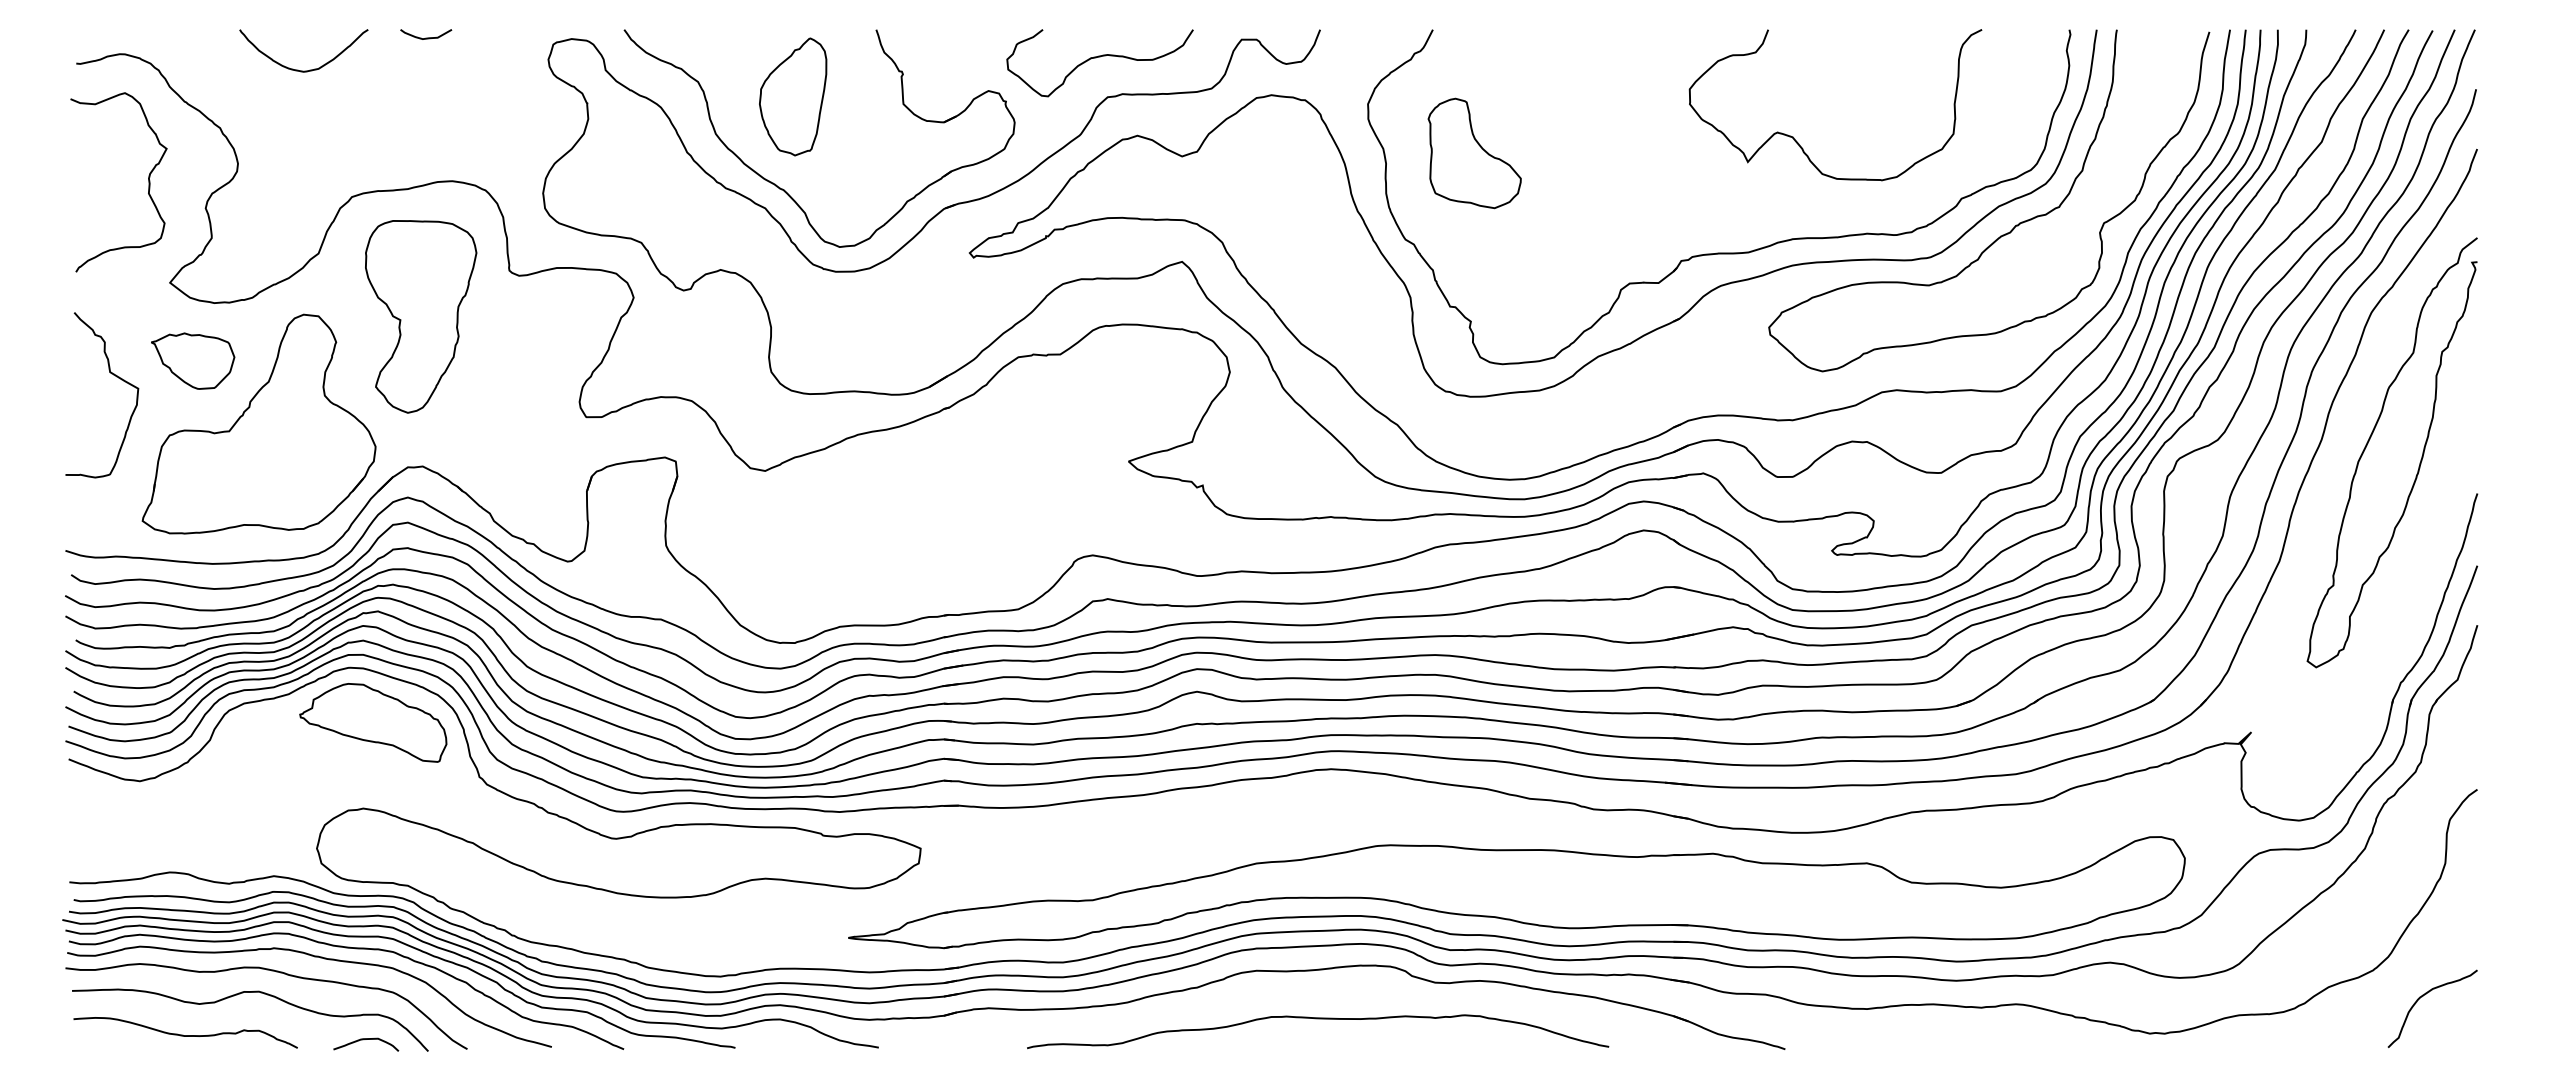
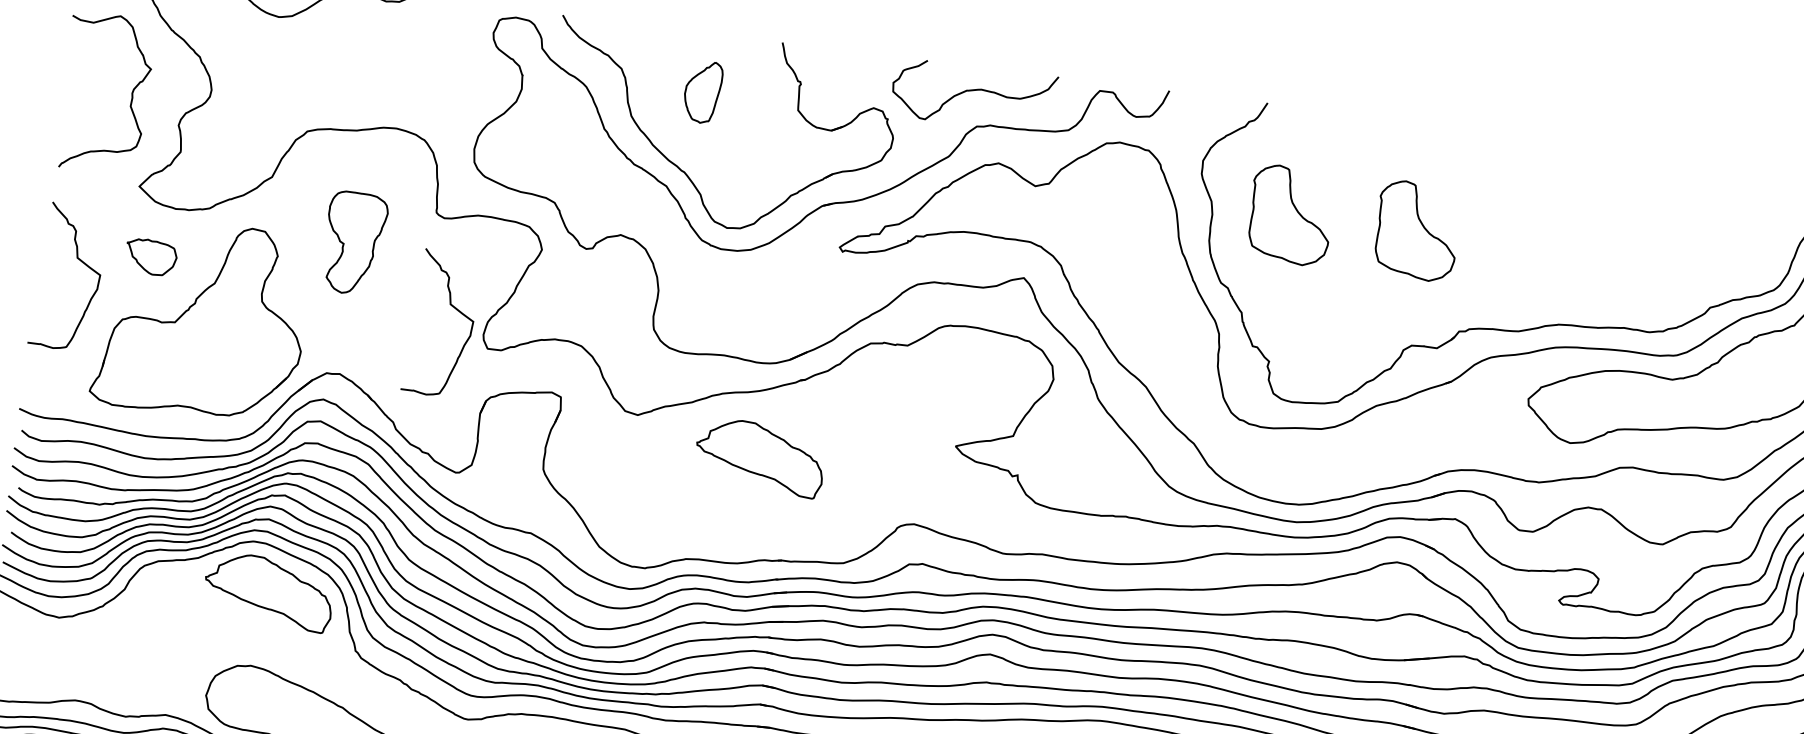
part: (793, 96) -> (703, 91), size x0.6
curve: (1794, 137) -> (1571, 236), removed
part: (1619, 153) -> (1416, 231), added
part: (421, 316) -> (354, 243), size x0.6
part: (193, 360) -> (151, 256), size x0.7
curve: (544, 377) -> (455, 309), added
part: (909, 501) -> (760, 457), added

